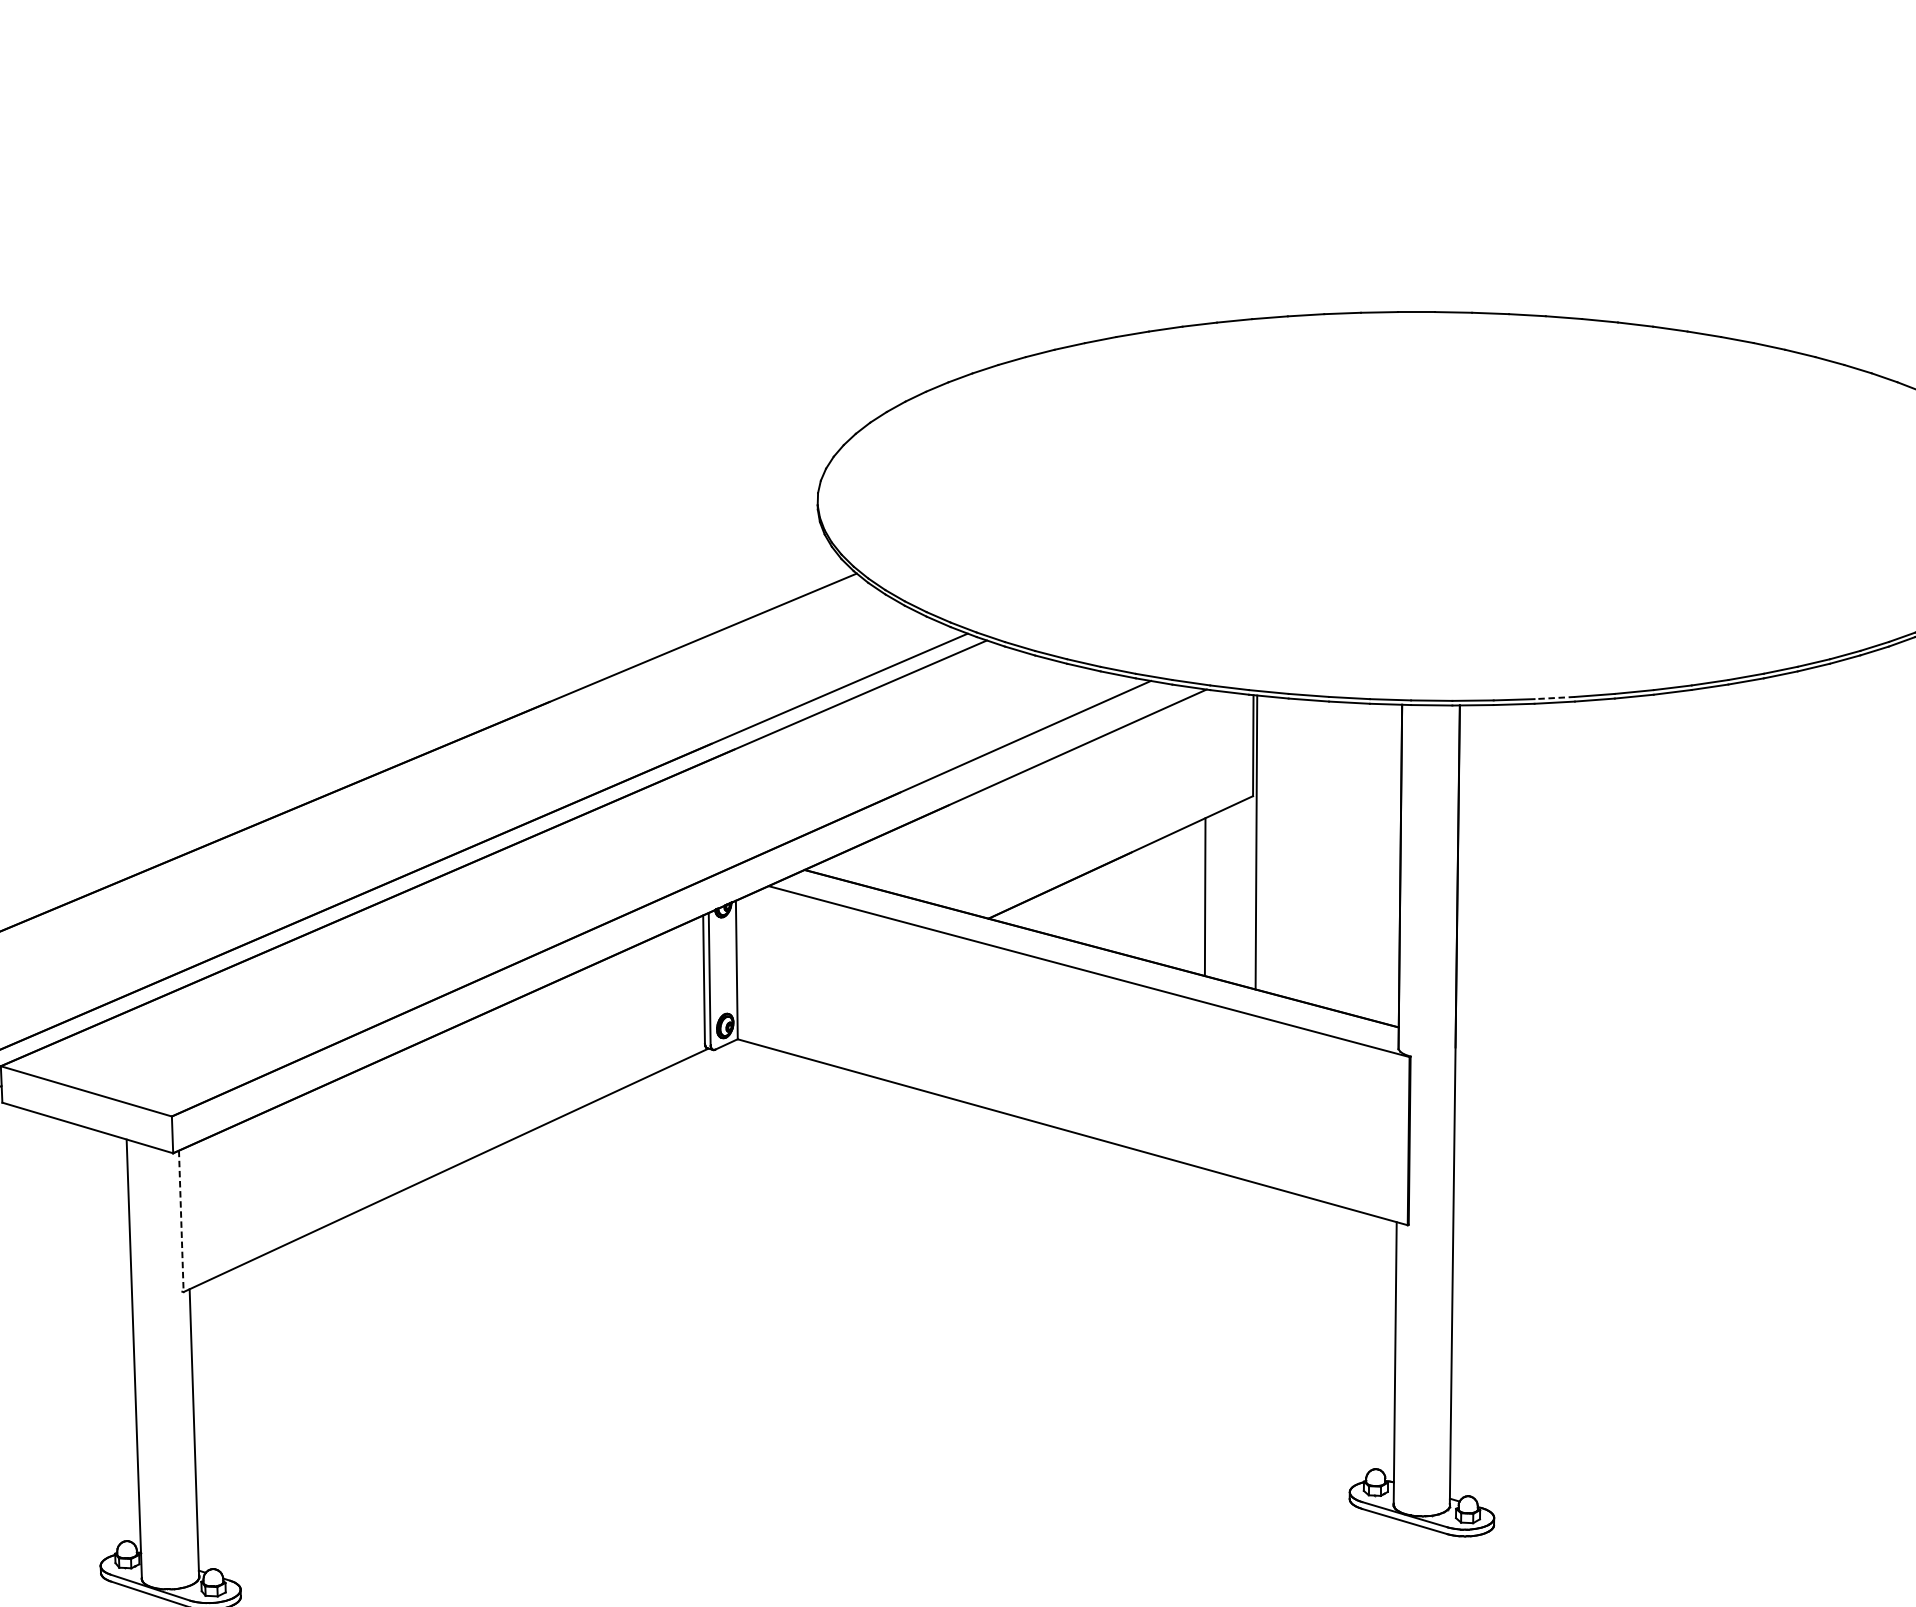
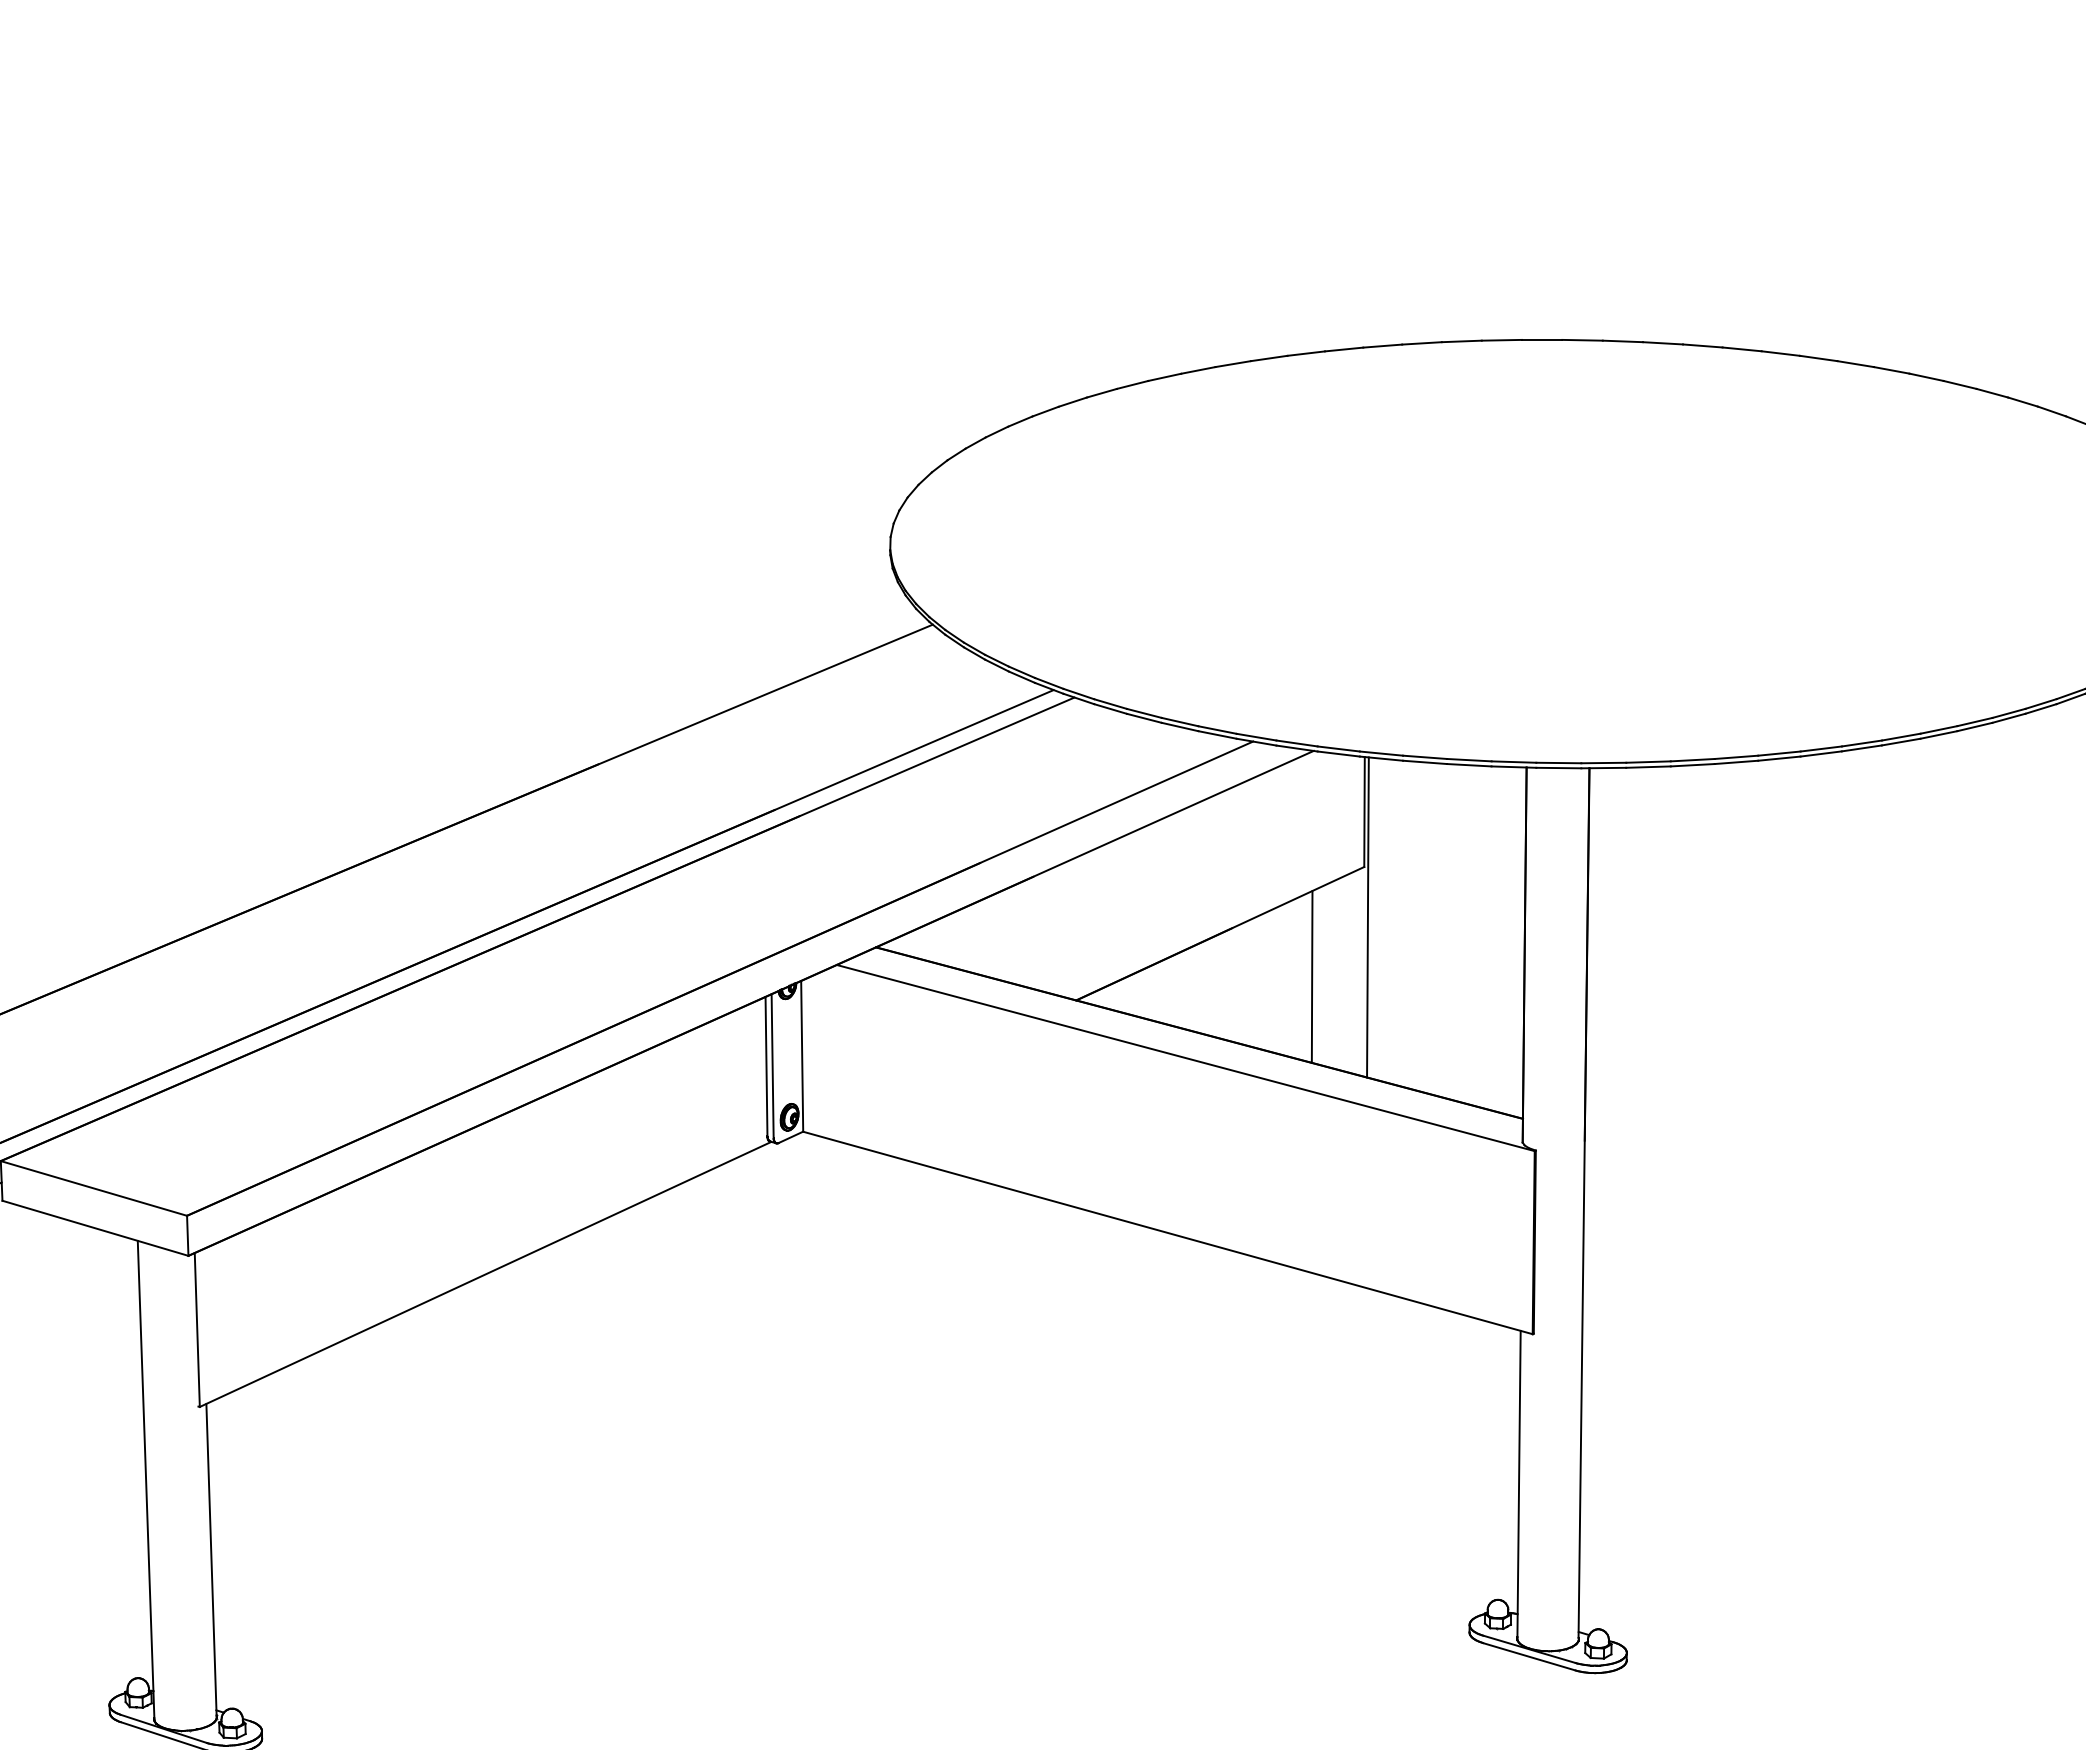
line: (1554, 698) -> (1692, 760), dashed -> solid
line: (181, 1221) -> (197, 1330), dashed -> solid

